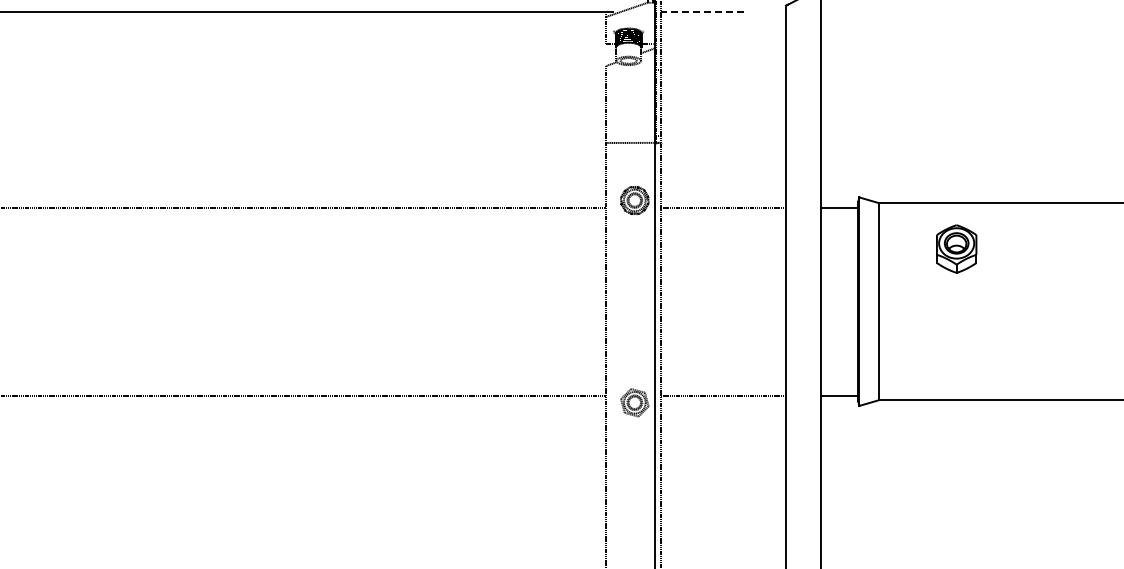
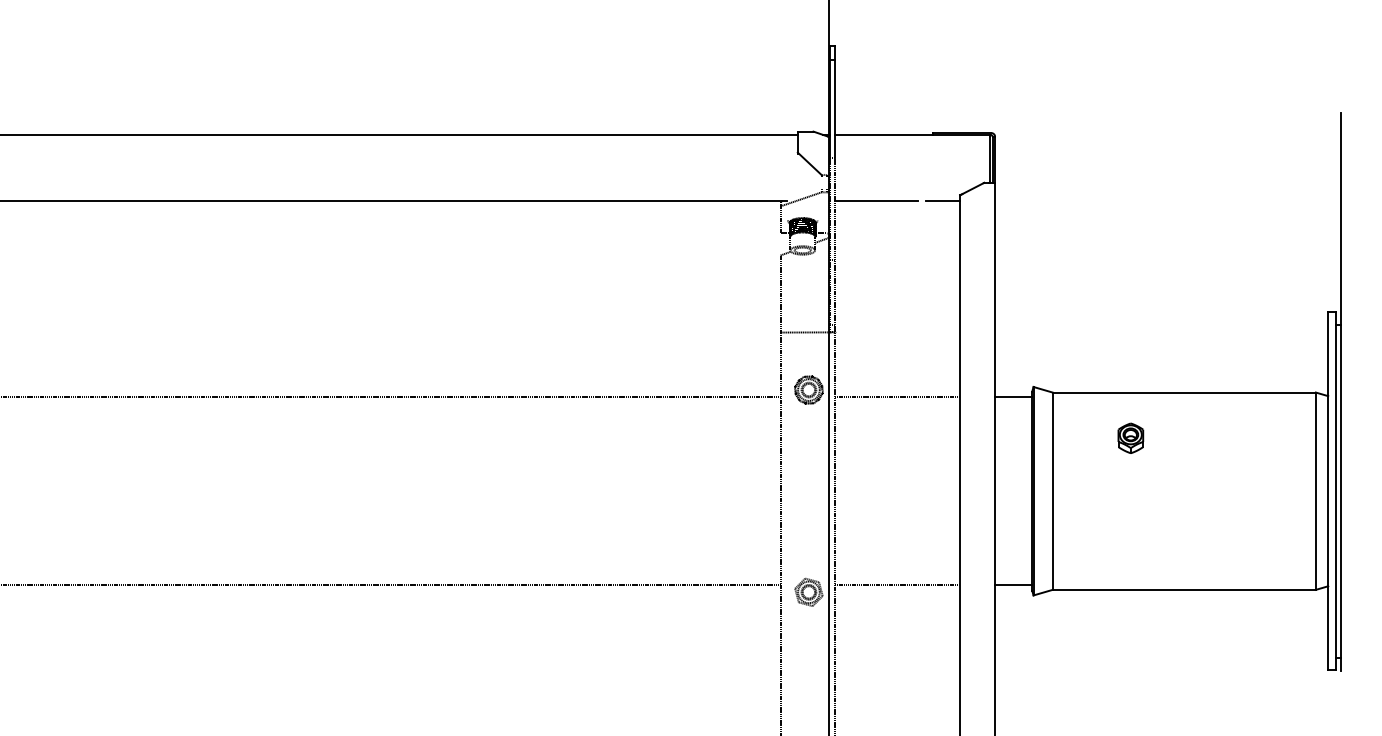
line: (702, 11) -> (876, 201), dashed -> solid
line: (769, 11) -> (943, 201), added
part: (956, 247) -> (1130, 437), size x0.62

